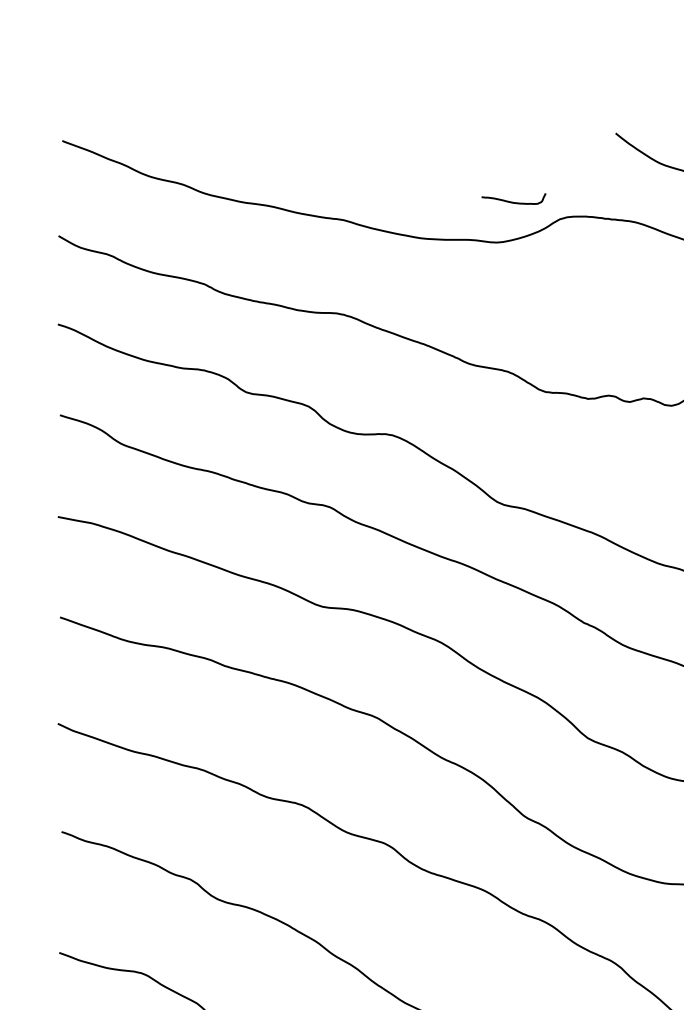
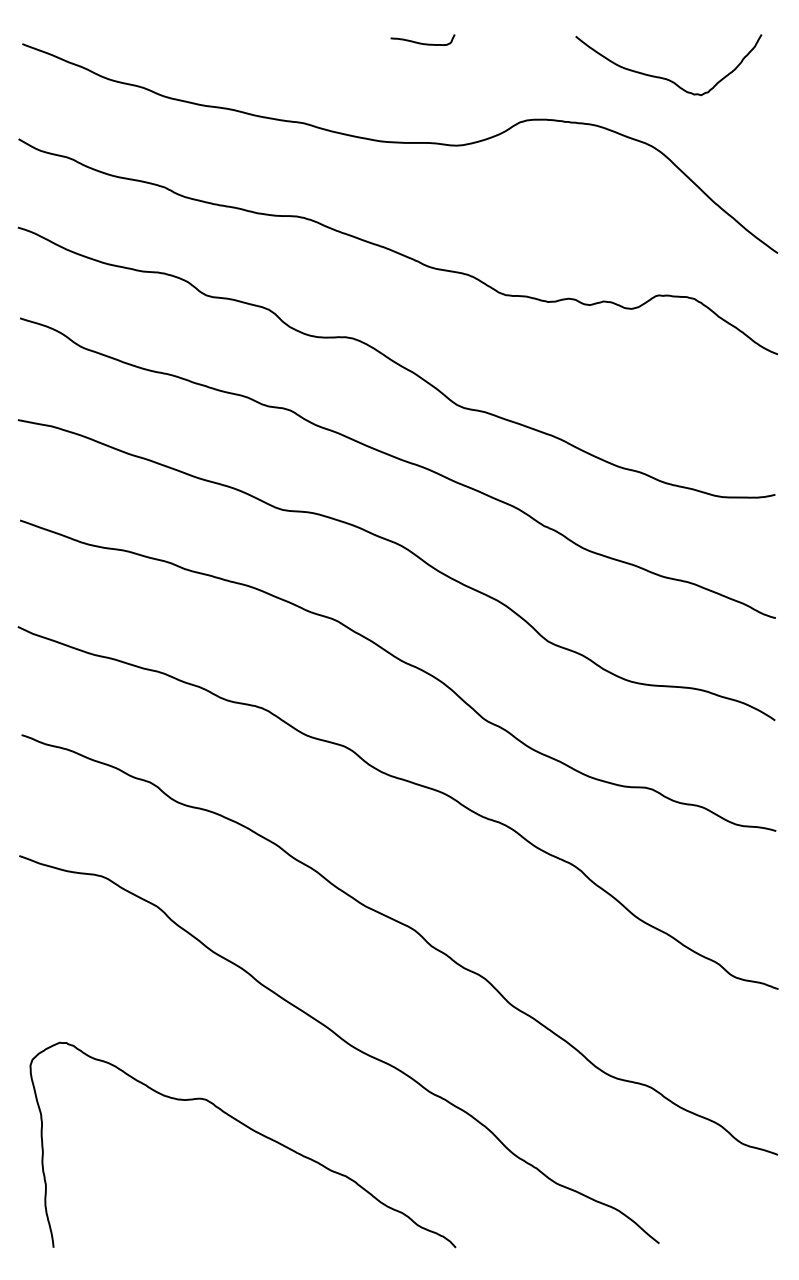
curve: (512, 201) -> (421, 42), moved

